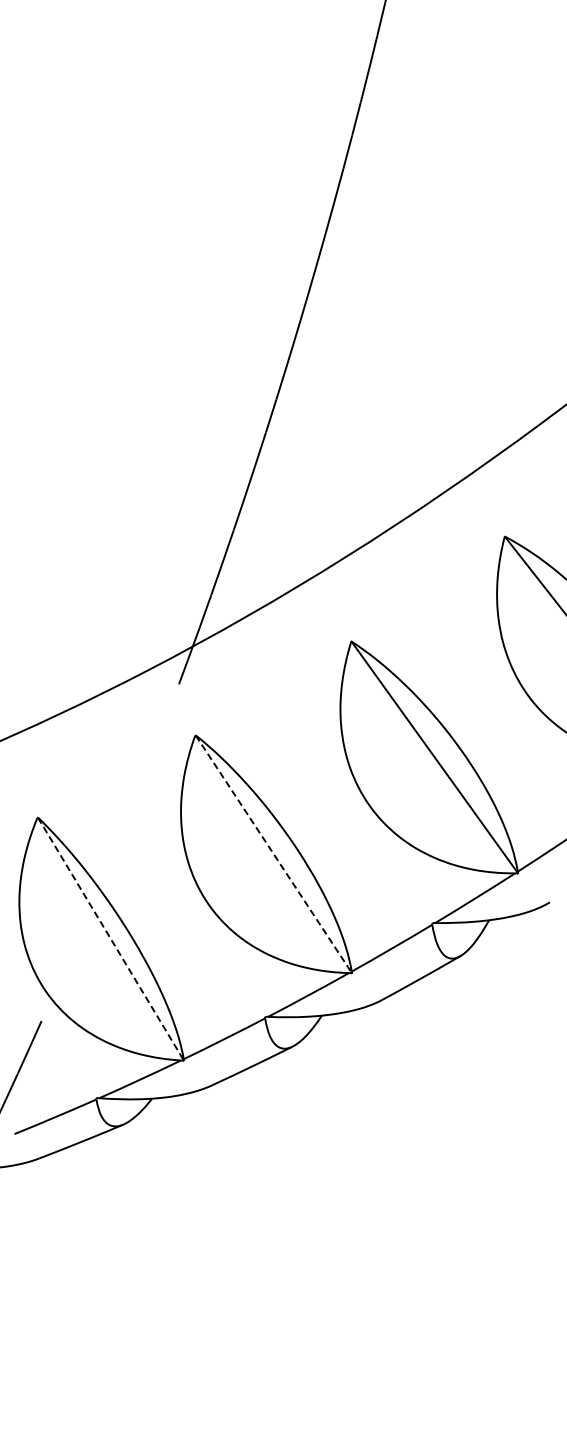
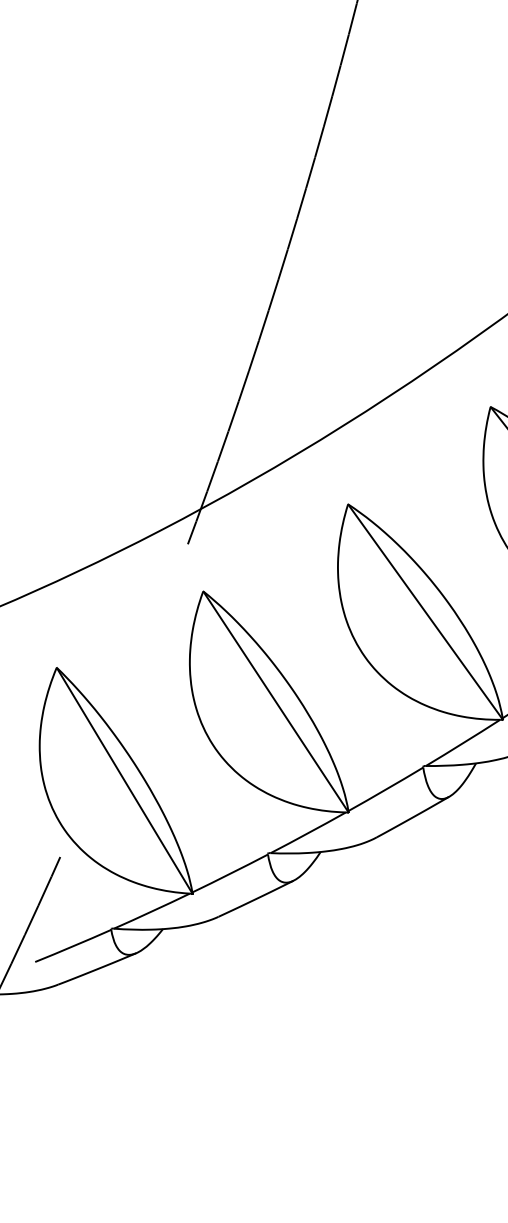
line: (274, 854) -> (276, 702), dashed -> solid
line: (110, 938) -> (124, 780), dashed -> solid

